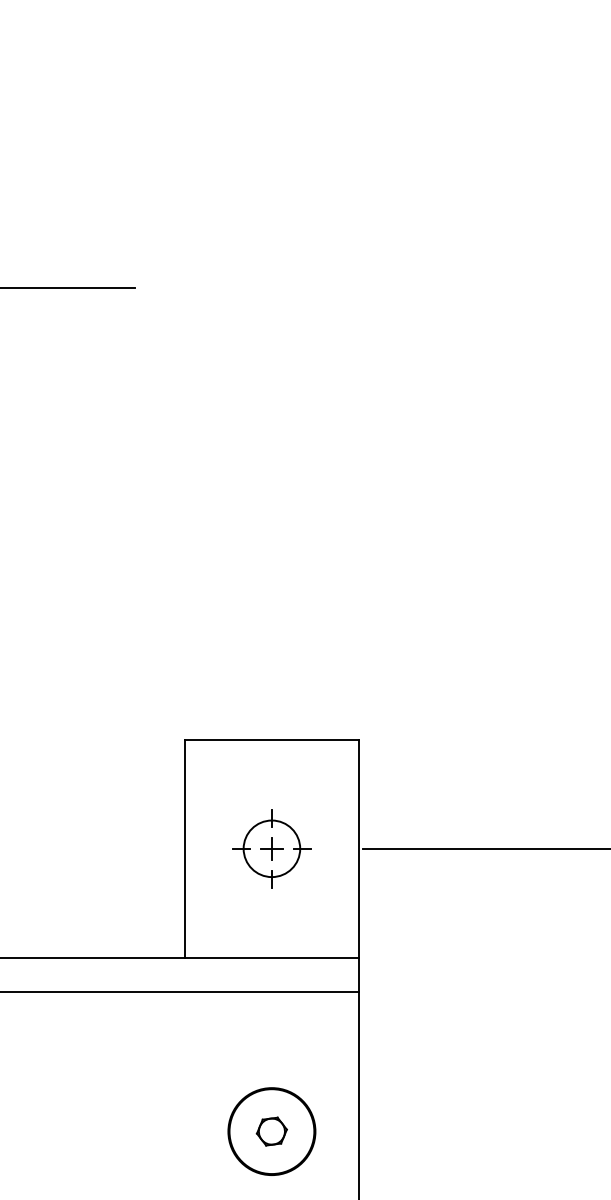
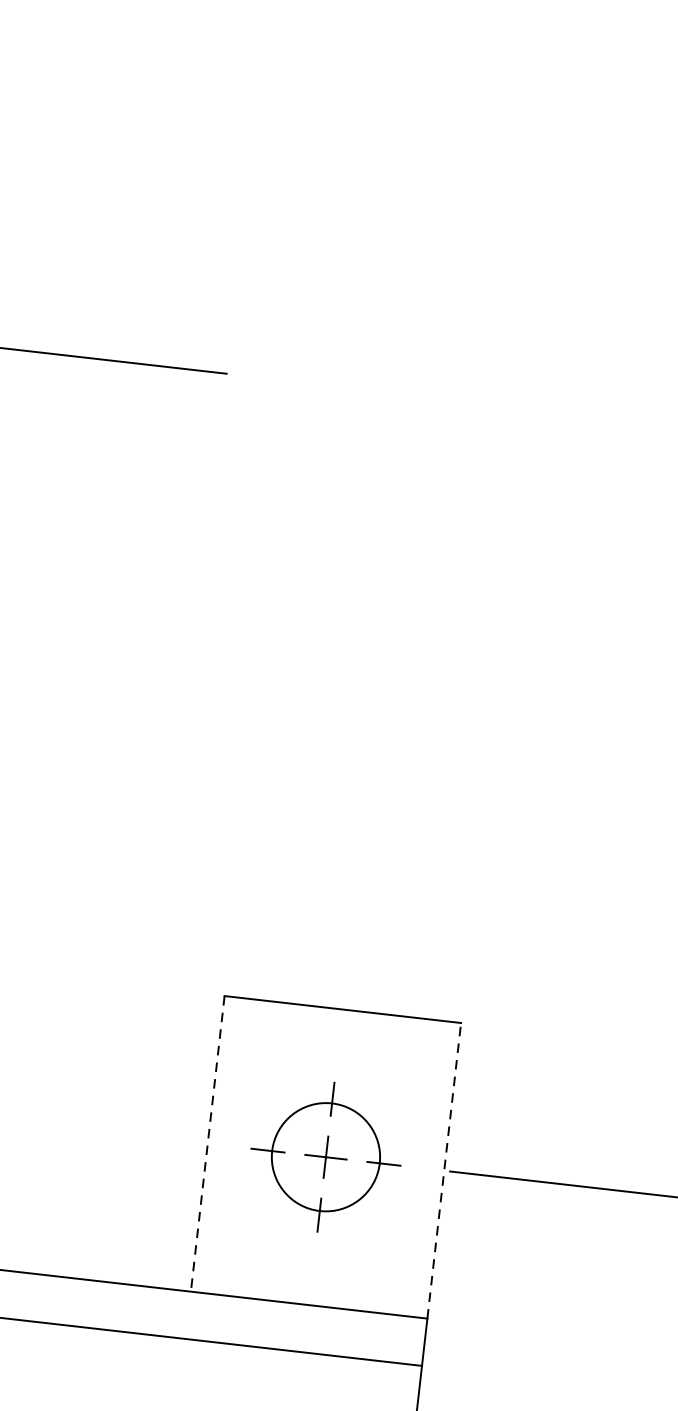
line: (184, 848) -> (207, 1143), solid -> dashed
part: (271, 848) -> (325, 1156), size x1.4
line: (358, 848) -> (443, 1170), solid -> dashed

